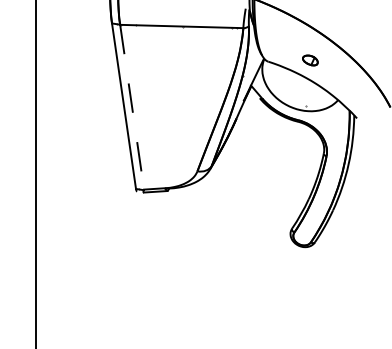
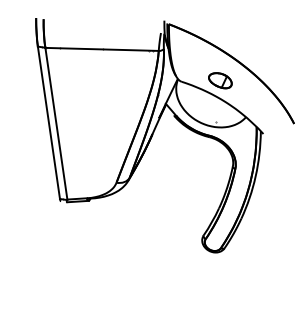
part: (310, 60) -> (220, 80), size x1.67
line: (132, 107) -> (56, 123), dashed -> solid

